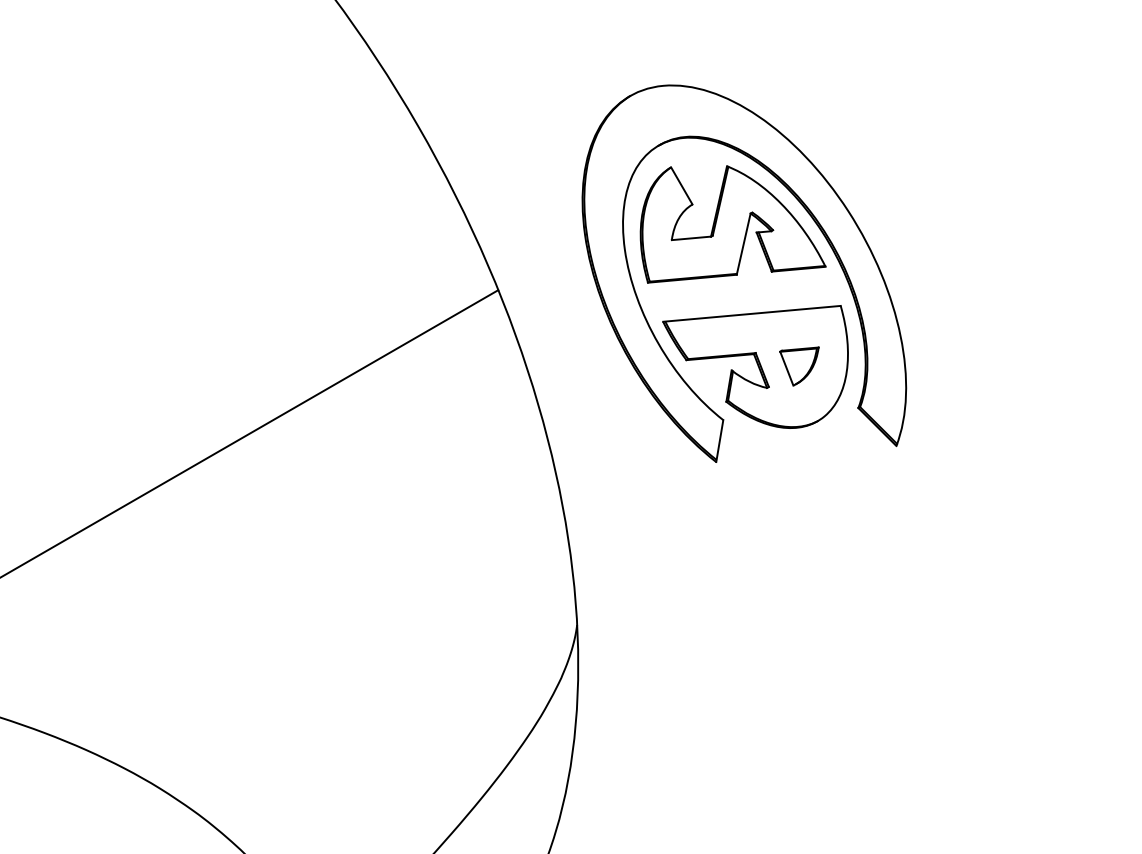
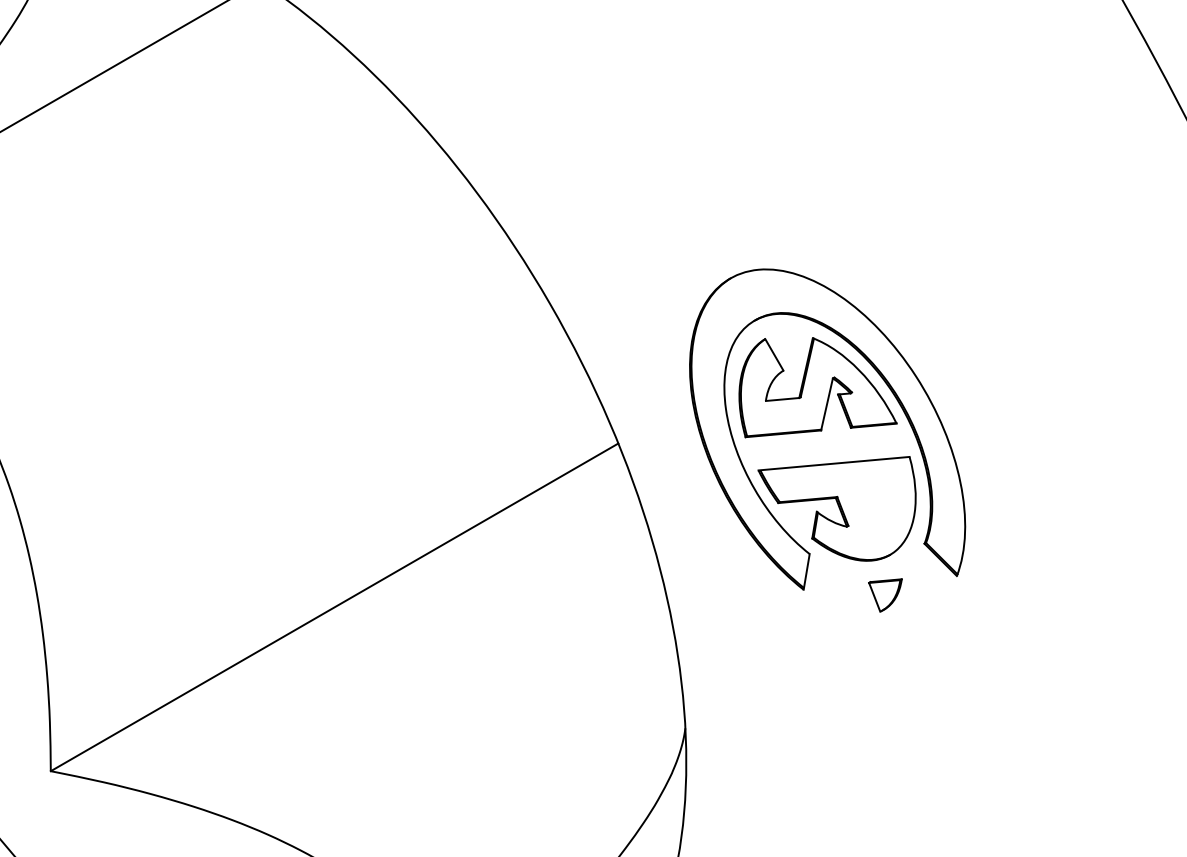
part: (799, 366) -> (885, 595), moved

